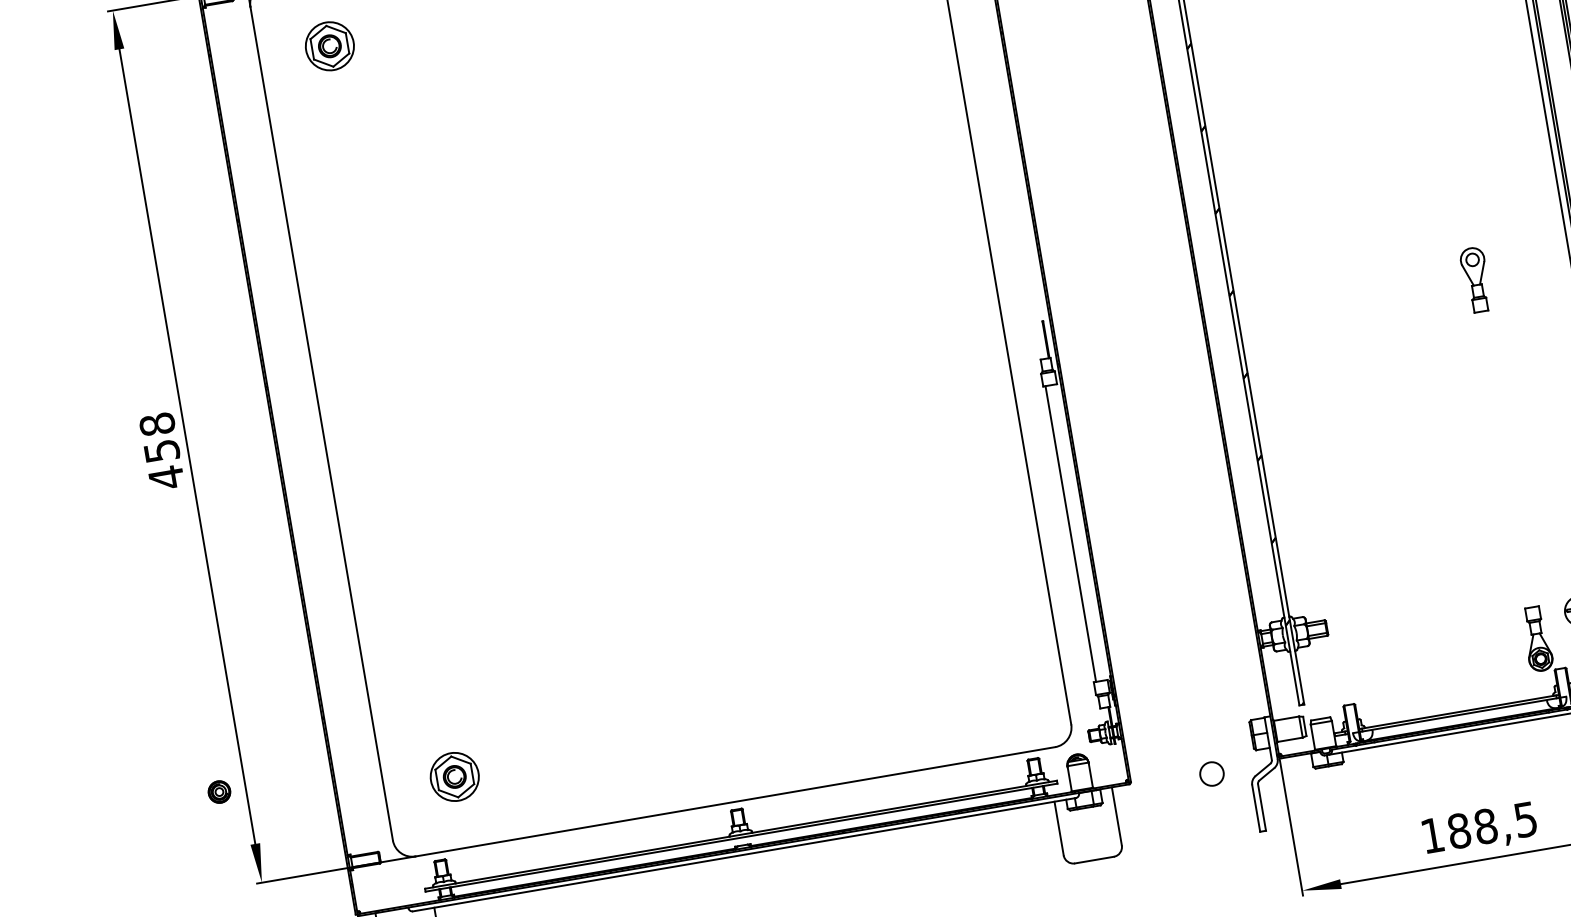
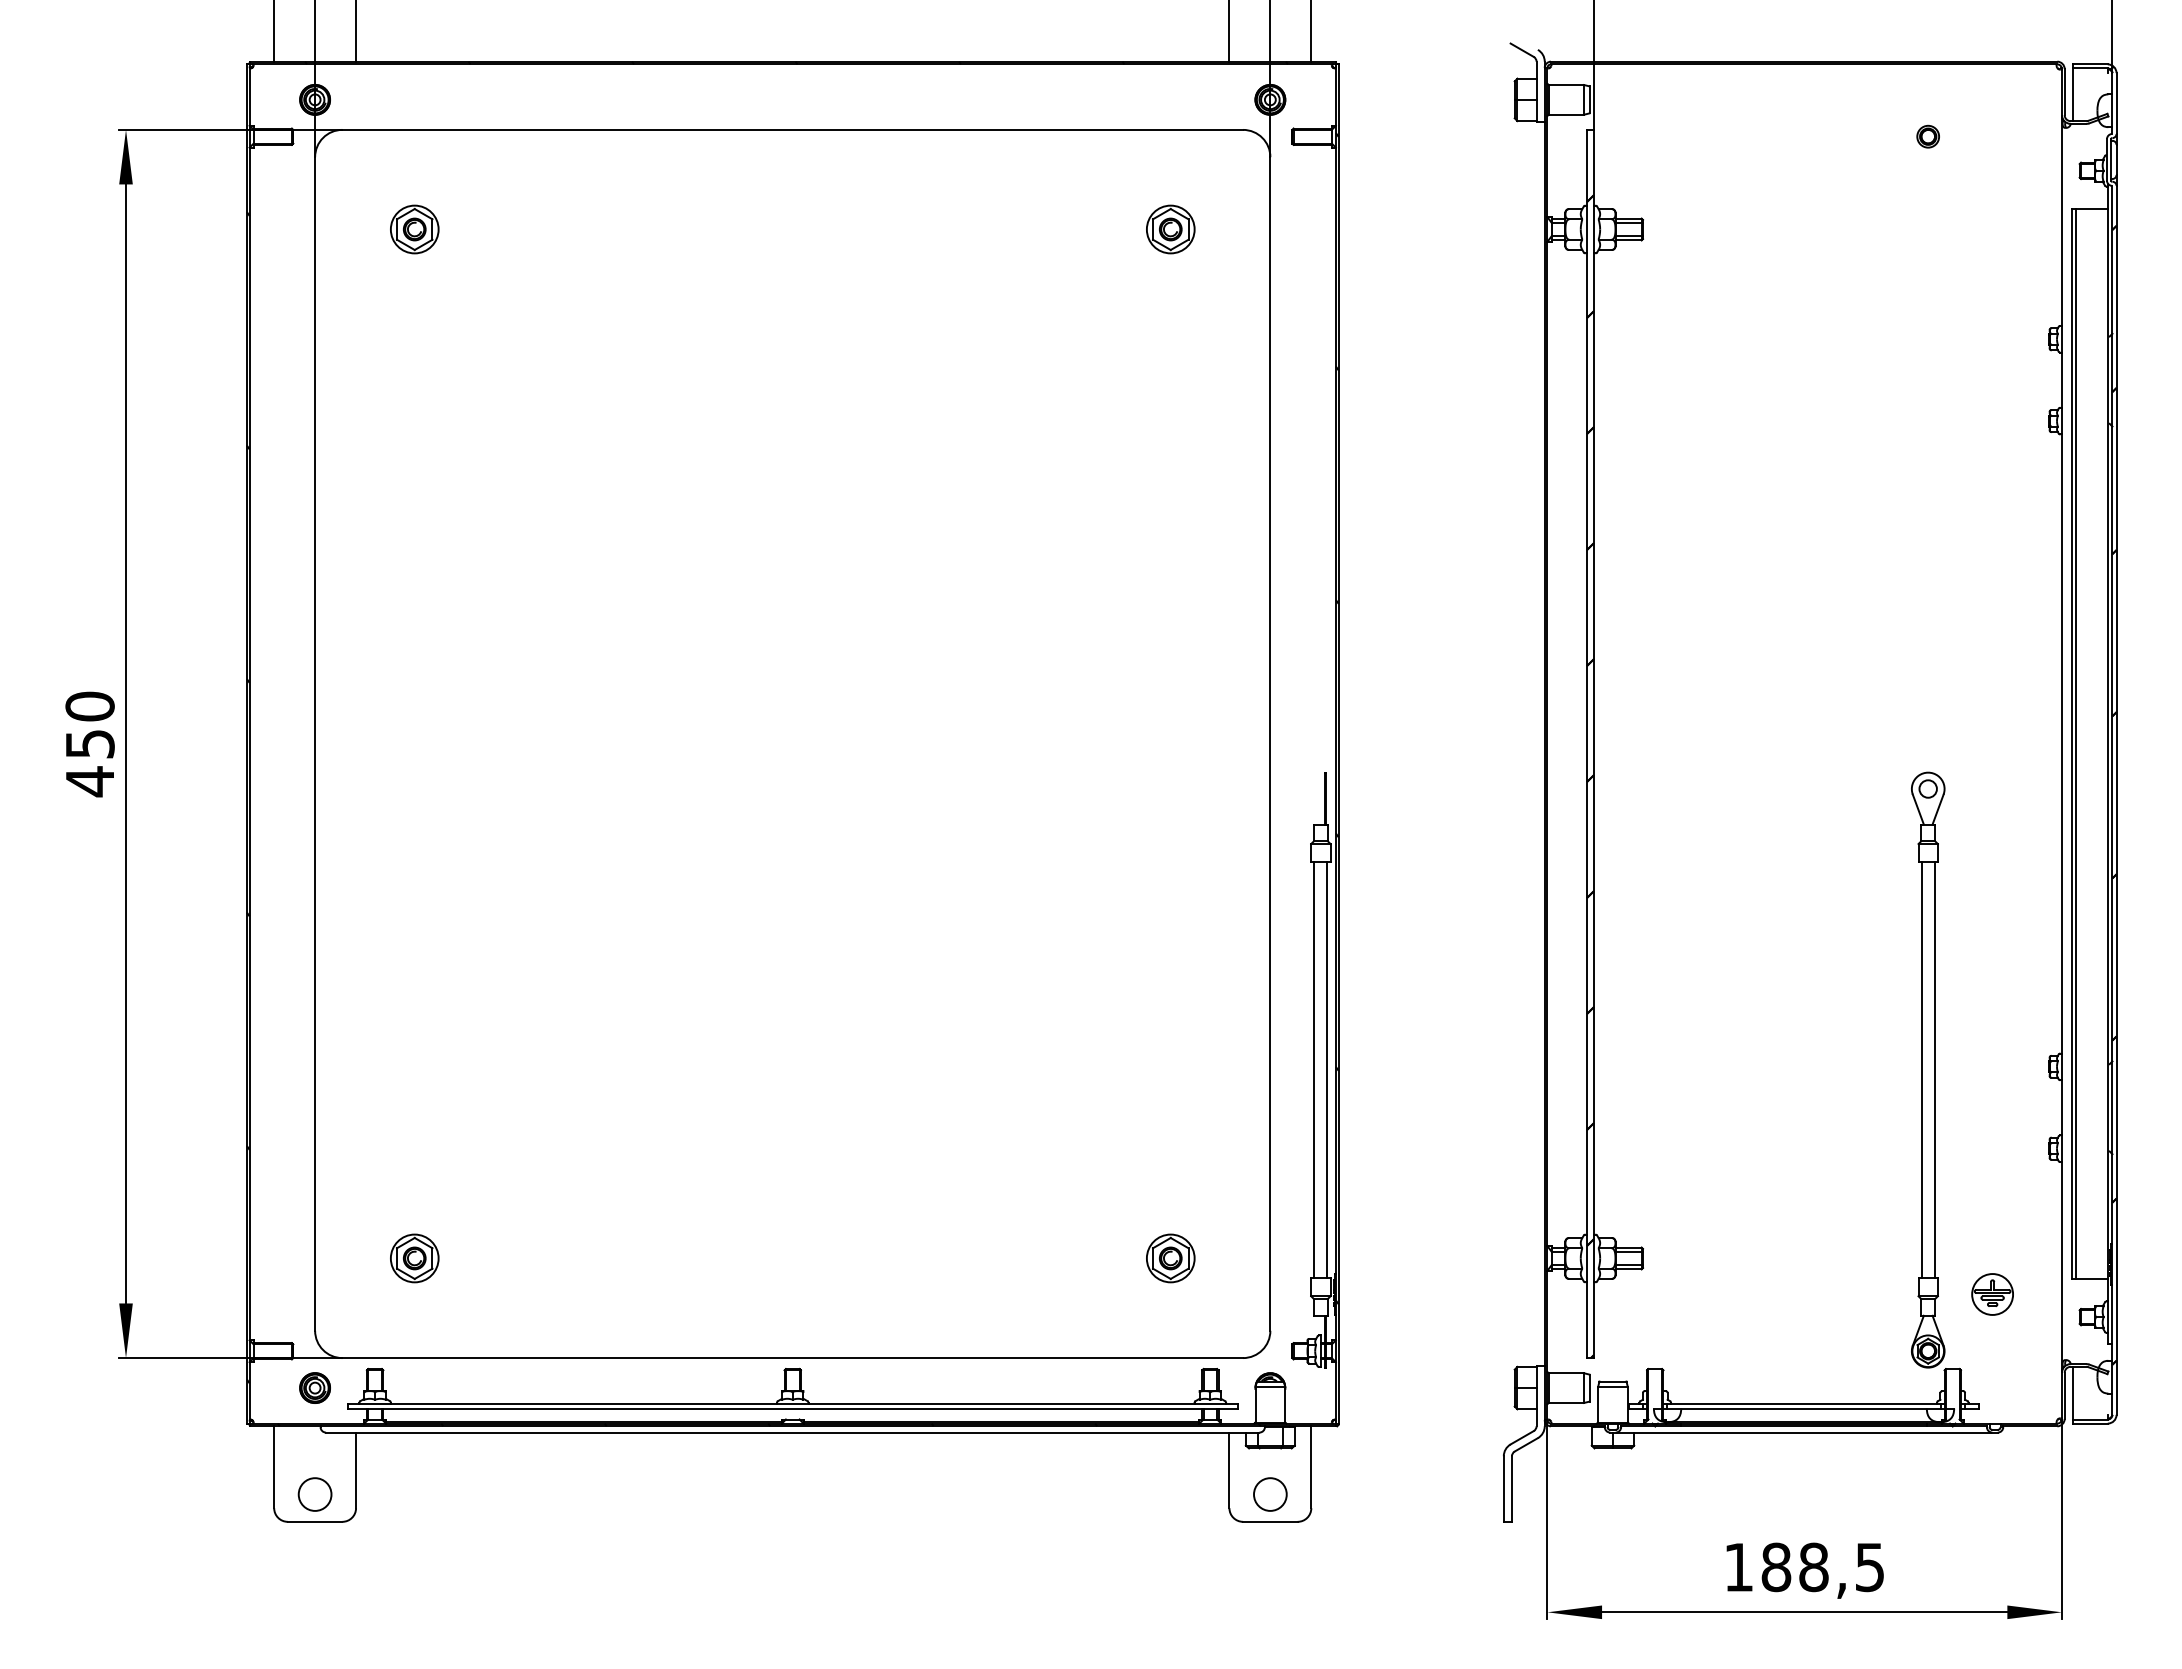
part: (329, 46) -> (414, 229), size x0.71
text: (156, 424) -> (89, 706), 458 -> 450
line: (1511, 458) -> (1934, 1069), added
line: (1501, 459) -> (1921, 1069), added
line: (1080, 531) -> (1327, 1069), added
part: (991, 685) -> (1170, 1258), added
circle: (1212, 773) -> (1270, 1494), moved
part: (454, 777) -> (414, 1258), size x0.71
part: (218, 791) -> (314, 1387), moved

